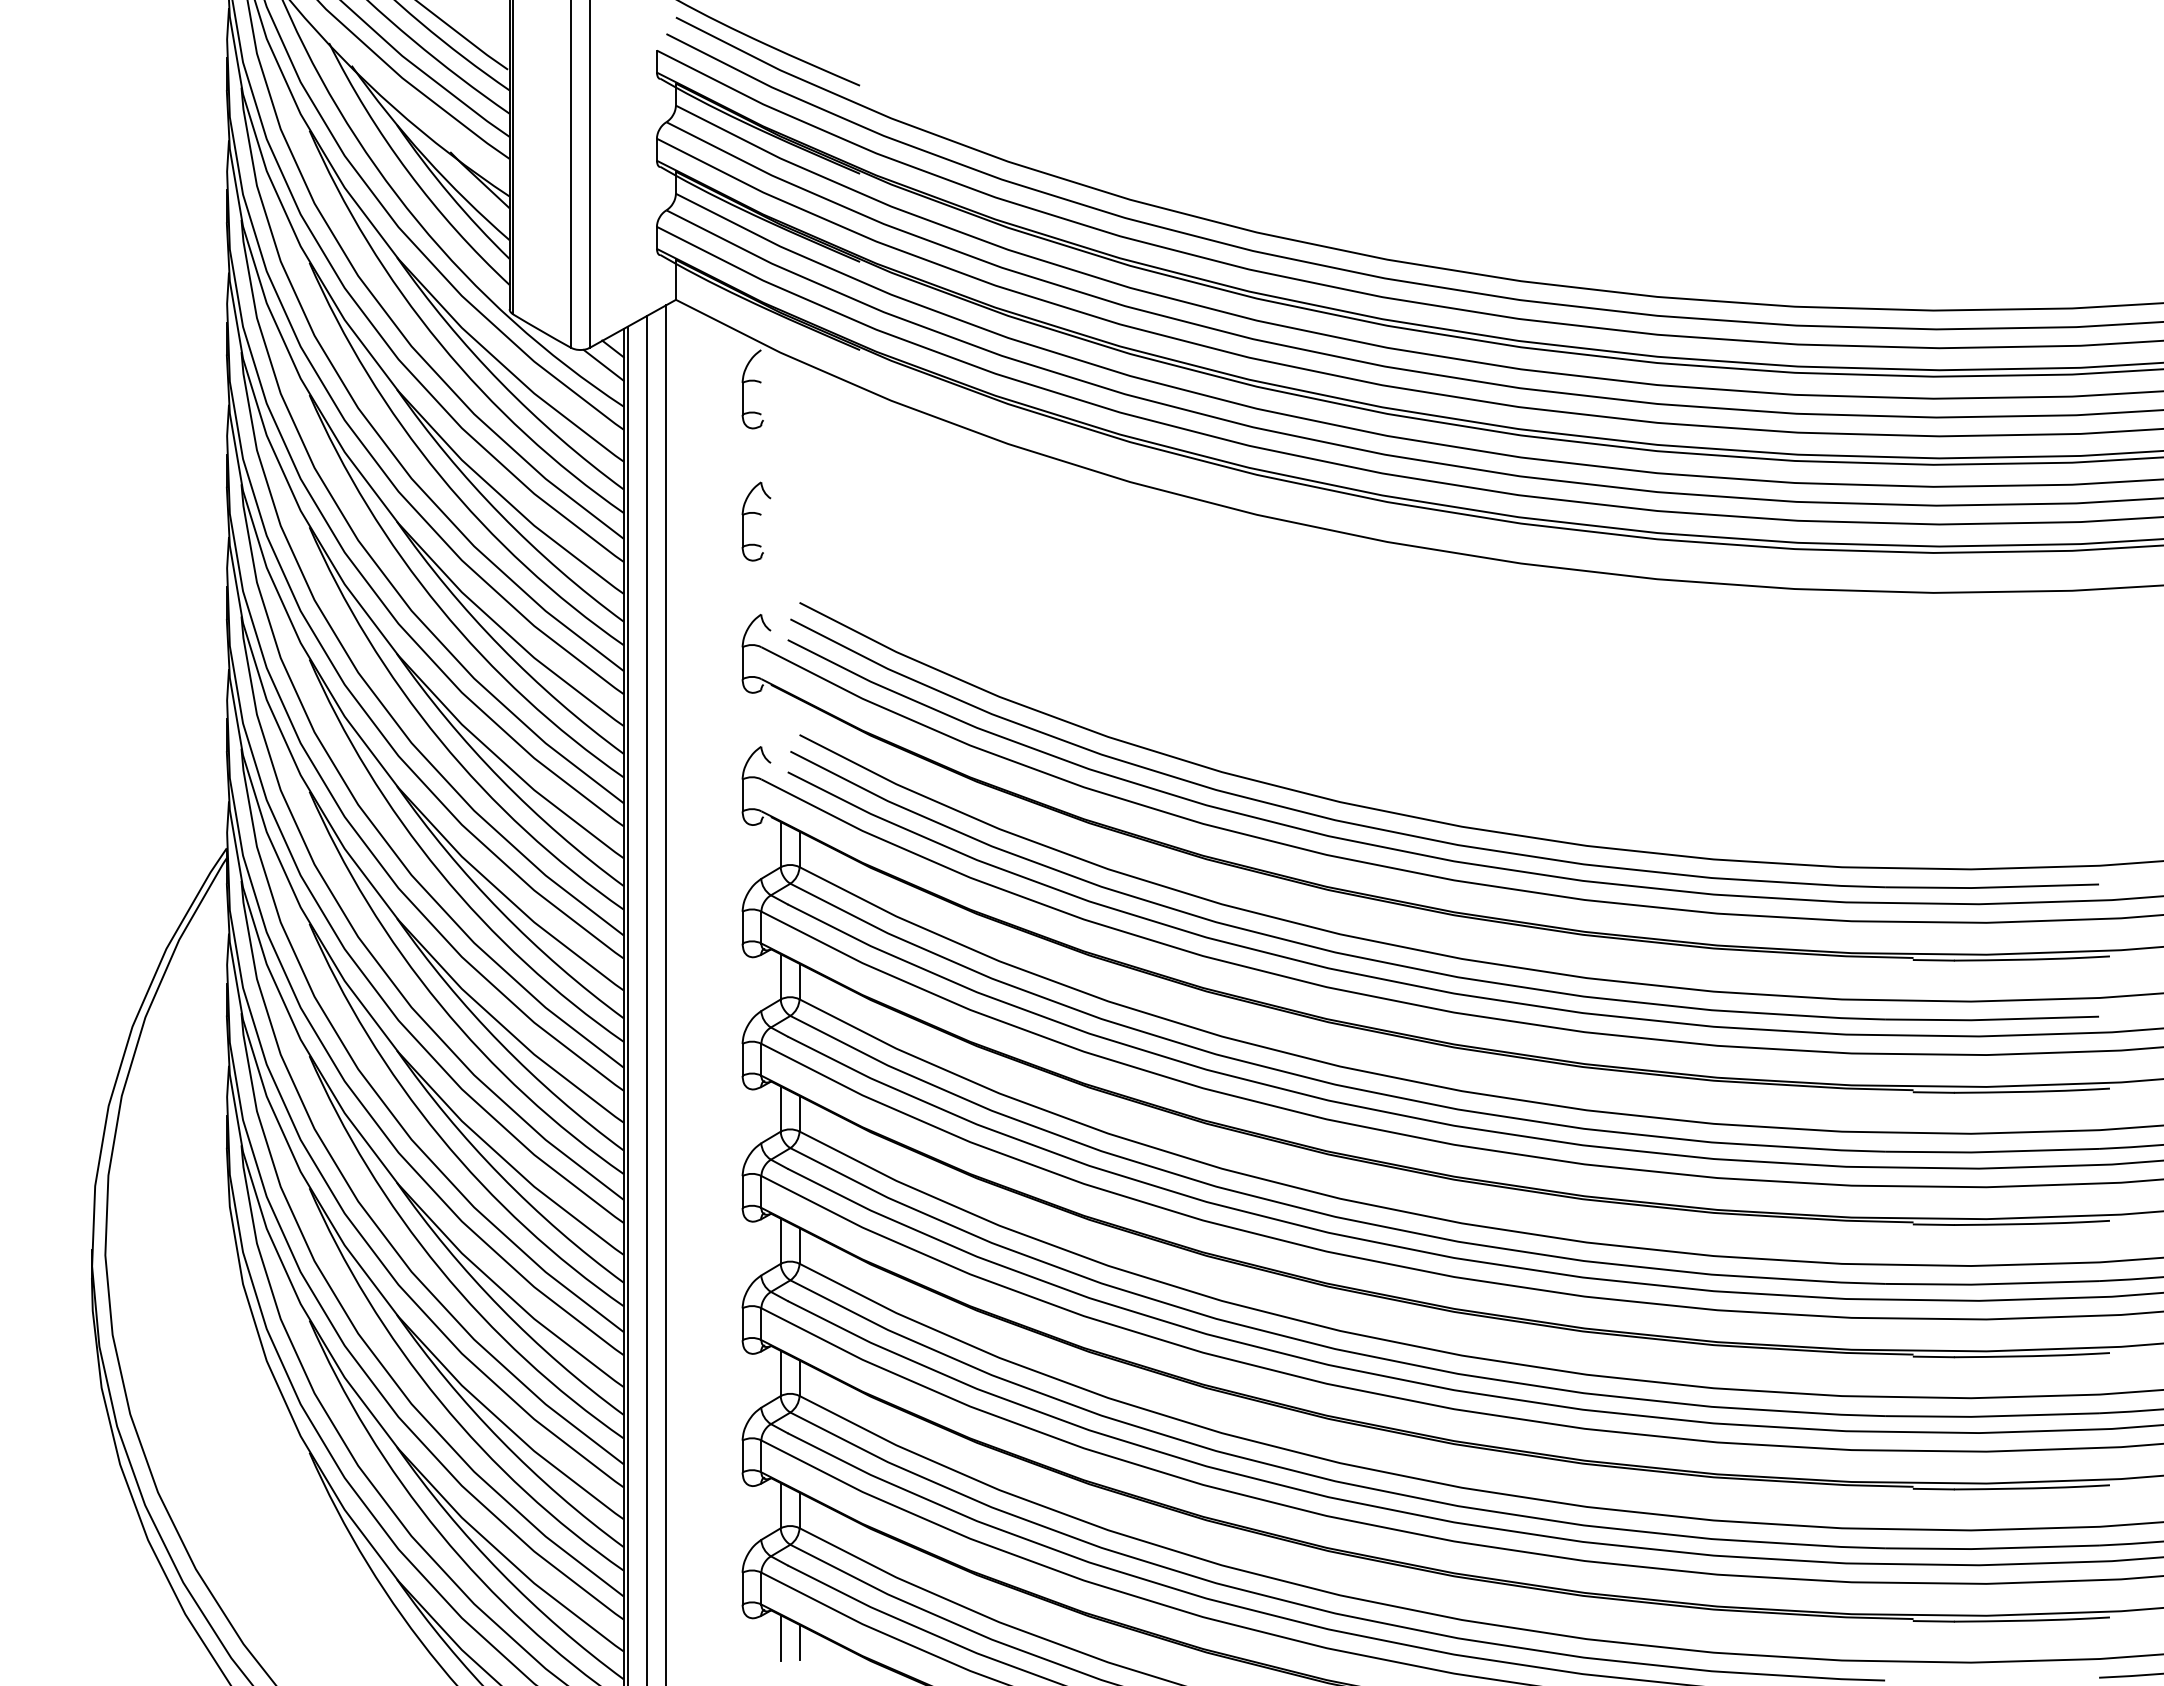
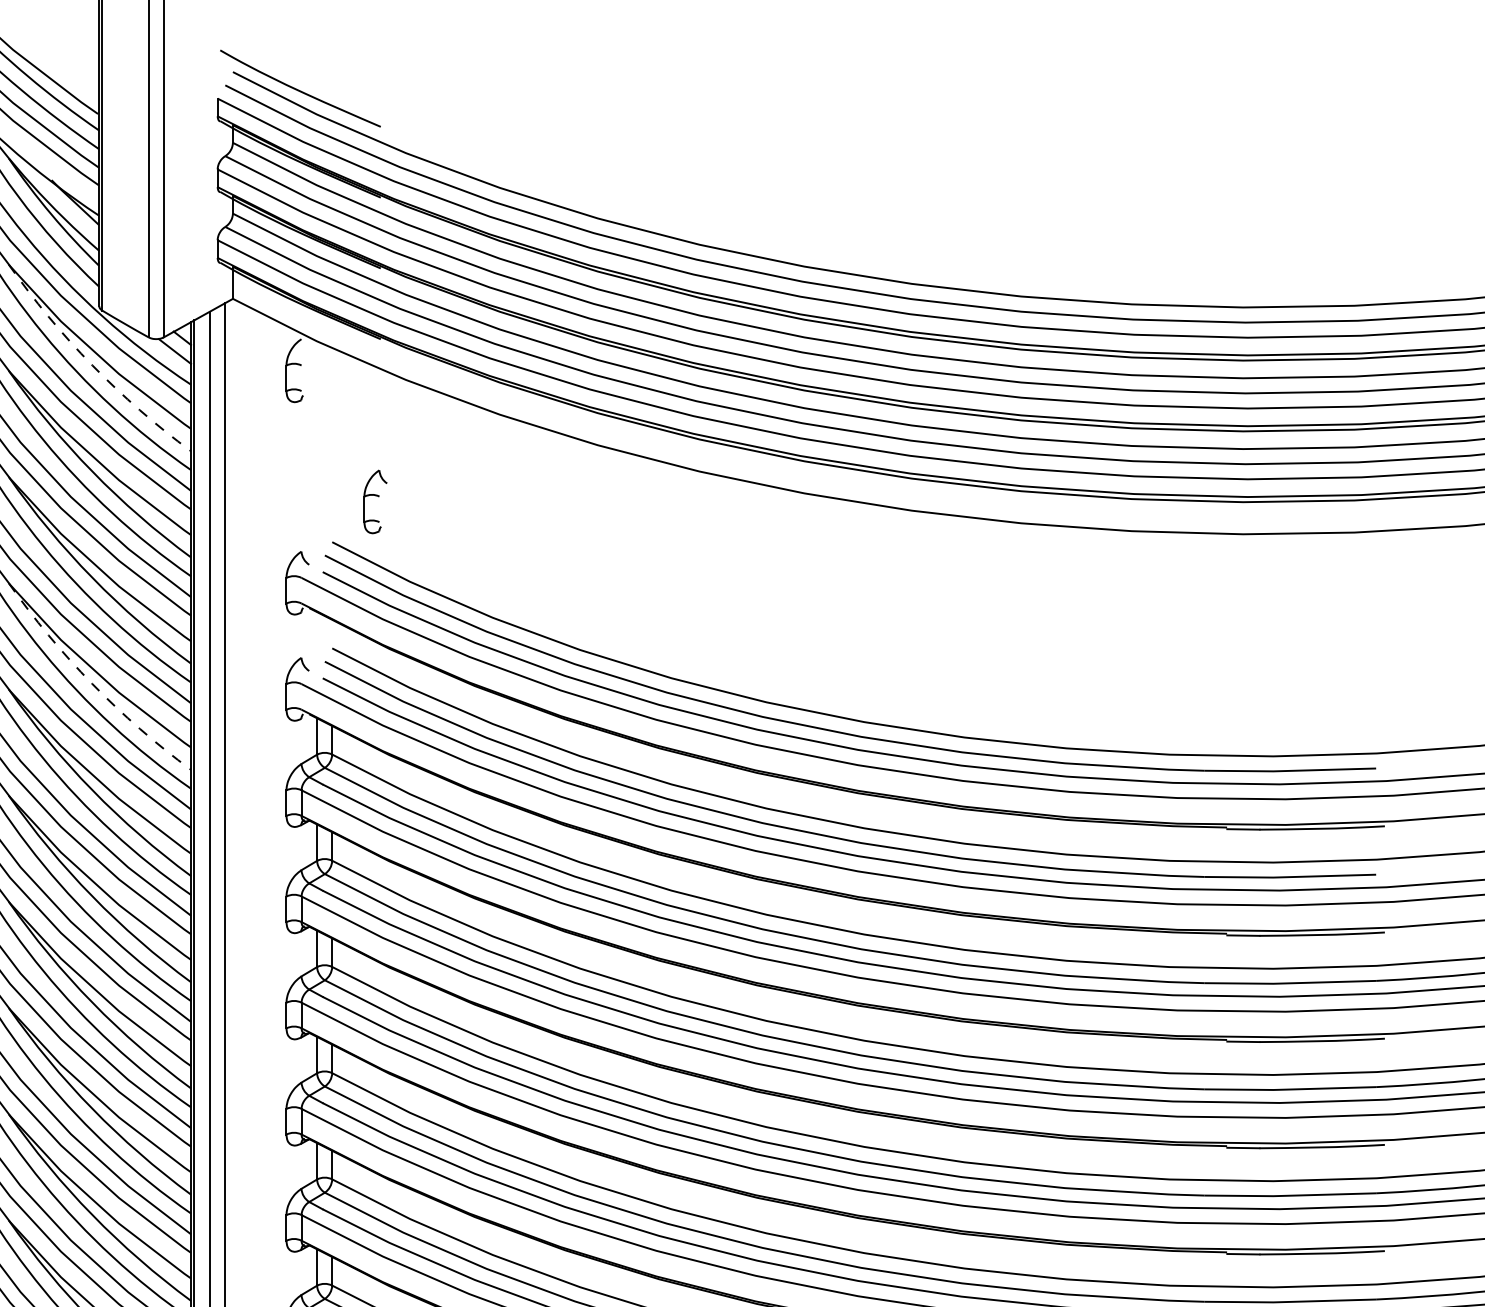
arc: (500, 382) -> (92, 365), solid -> dashed
part: (759, 515) -> (377, 497), moved
arc: (500, 779) -> (92, 684), solid -> dashed

